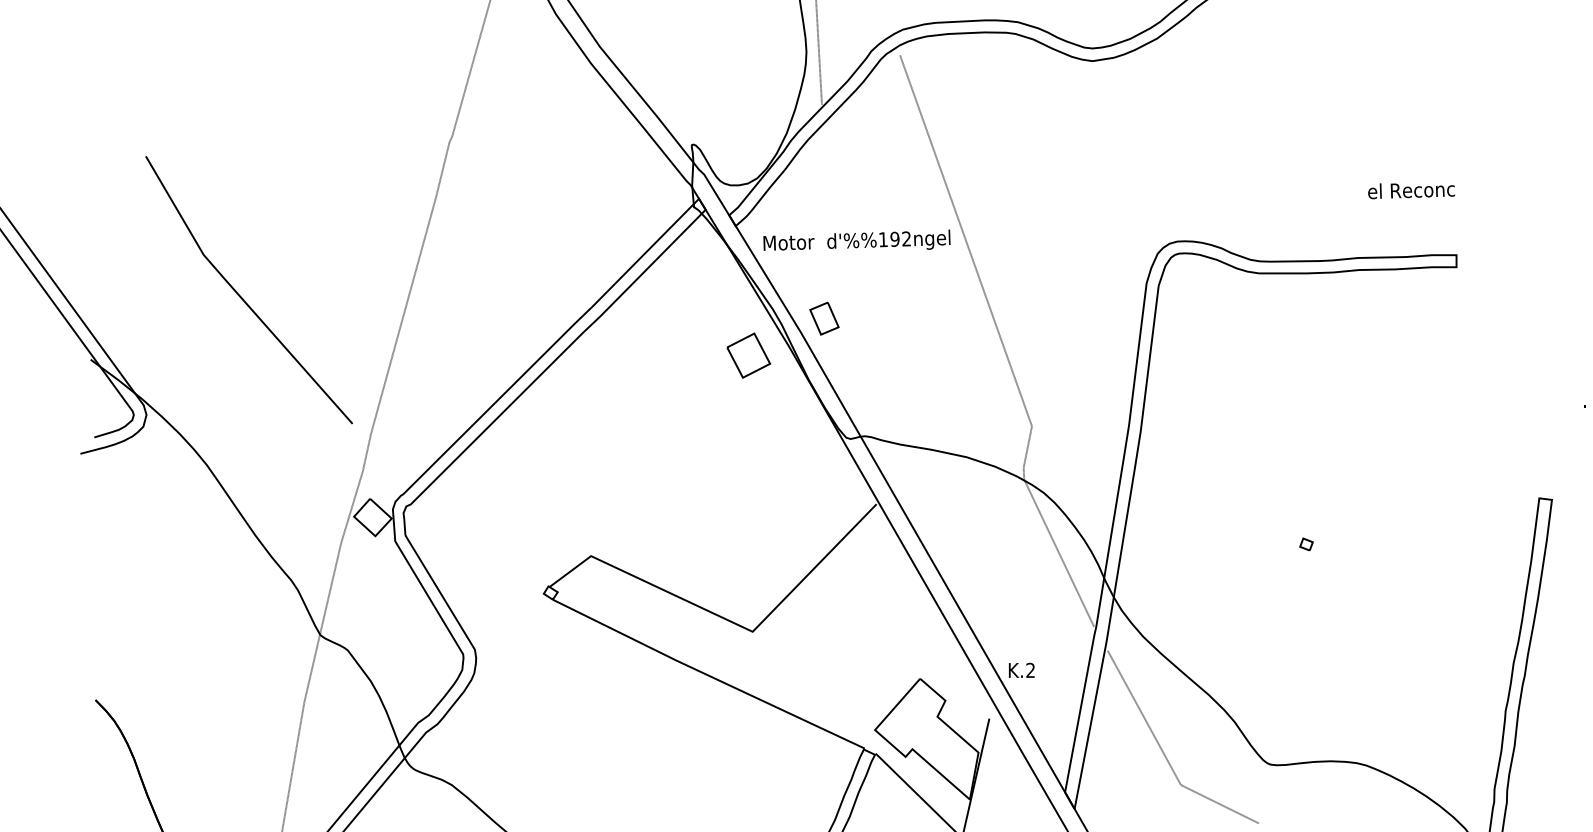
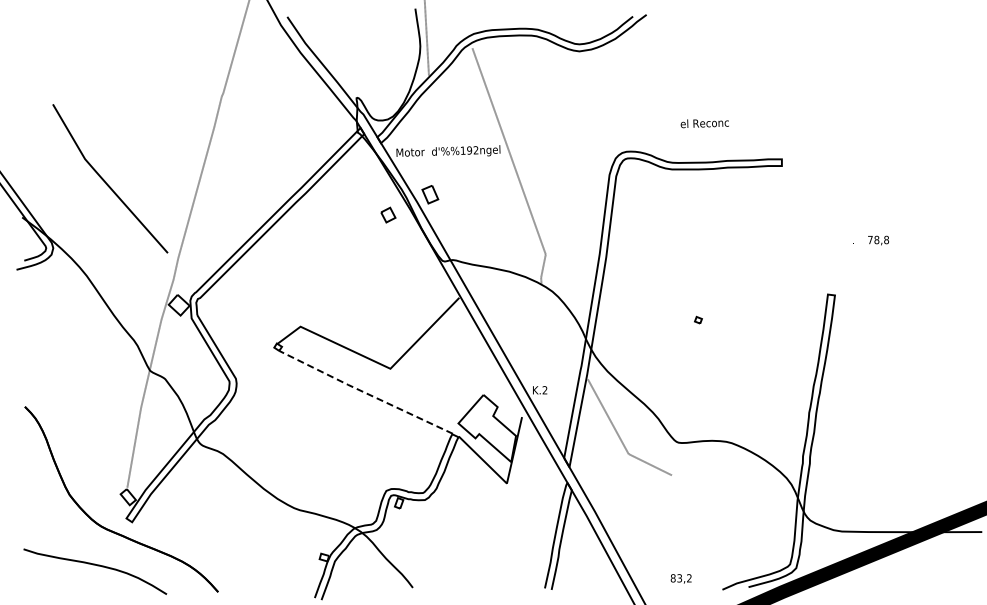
text: (1410, 190) -> (704, 123), moved
part: (749, 354) -> (388, 214), size x0.6
line: (1058, 553) -> (560, 325), removed
line: (707, 674) -> (365, 392), solid -> dashed

